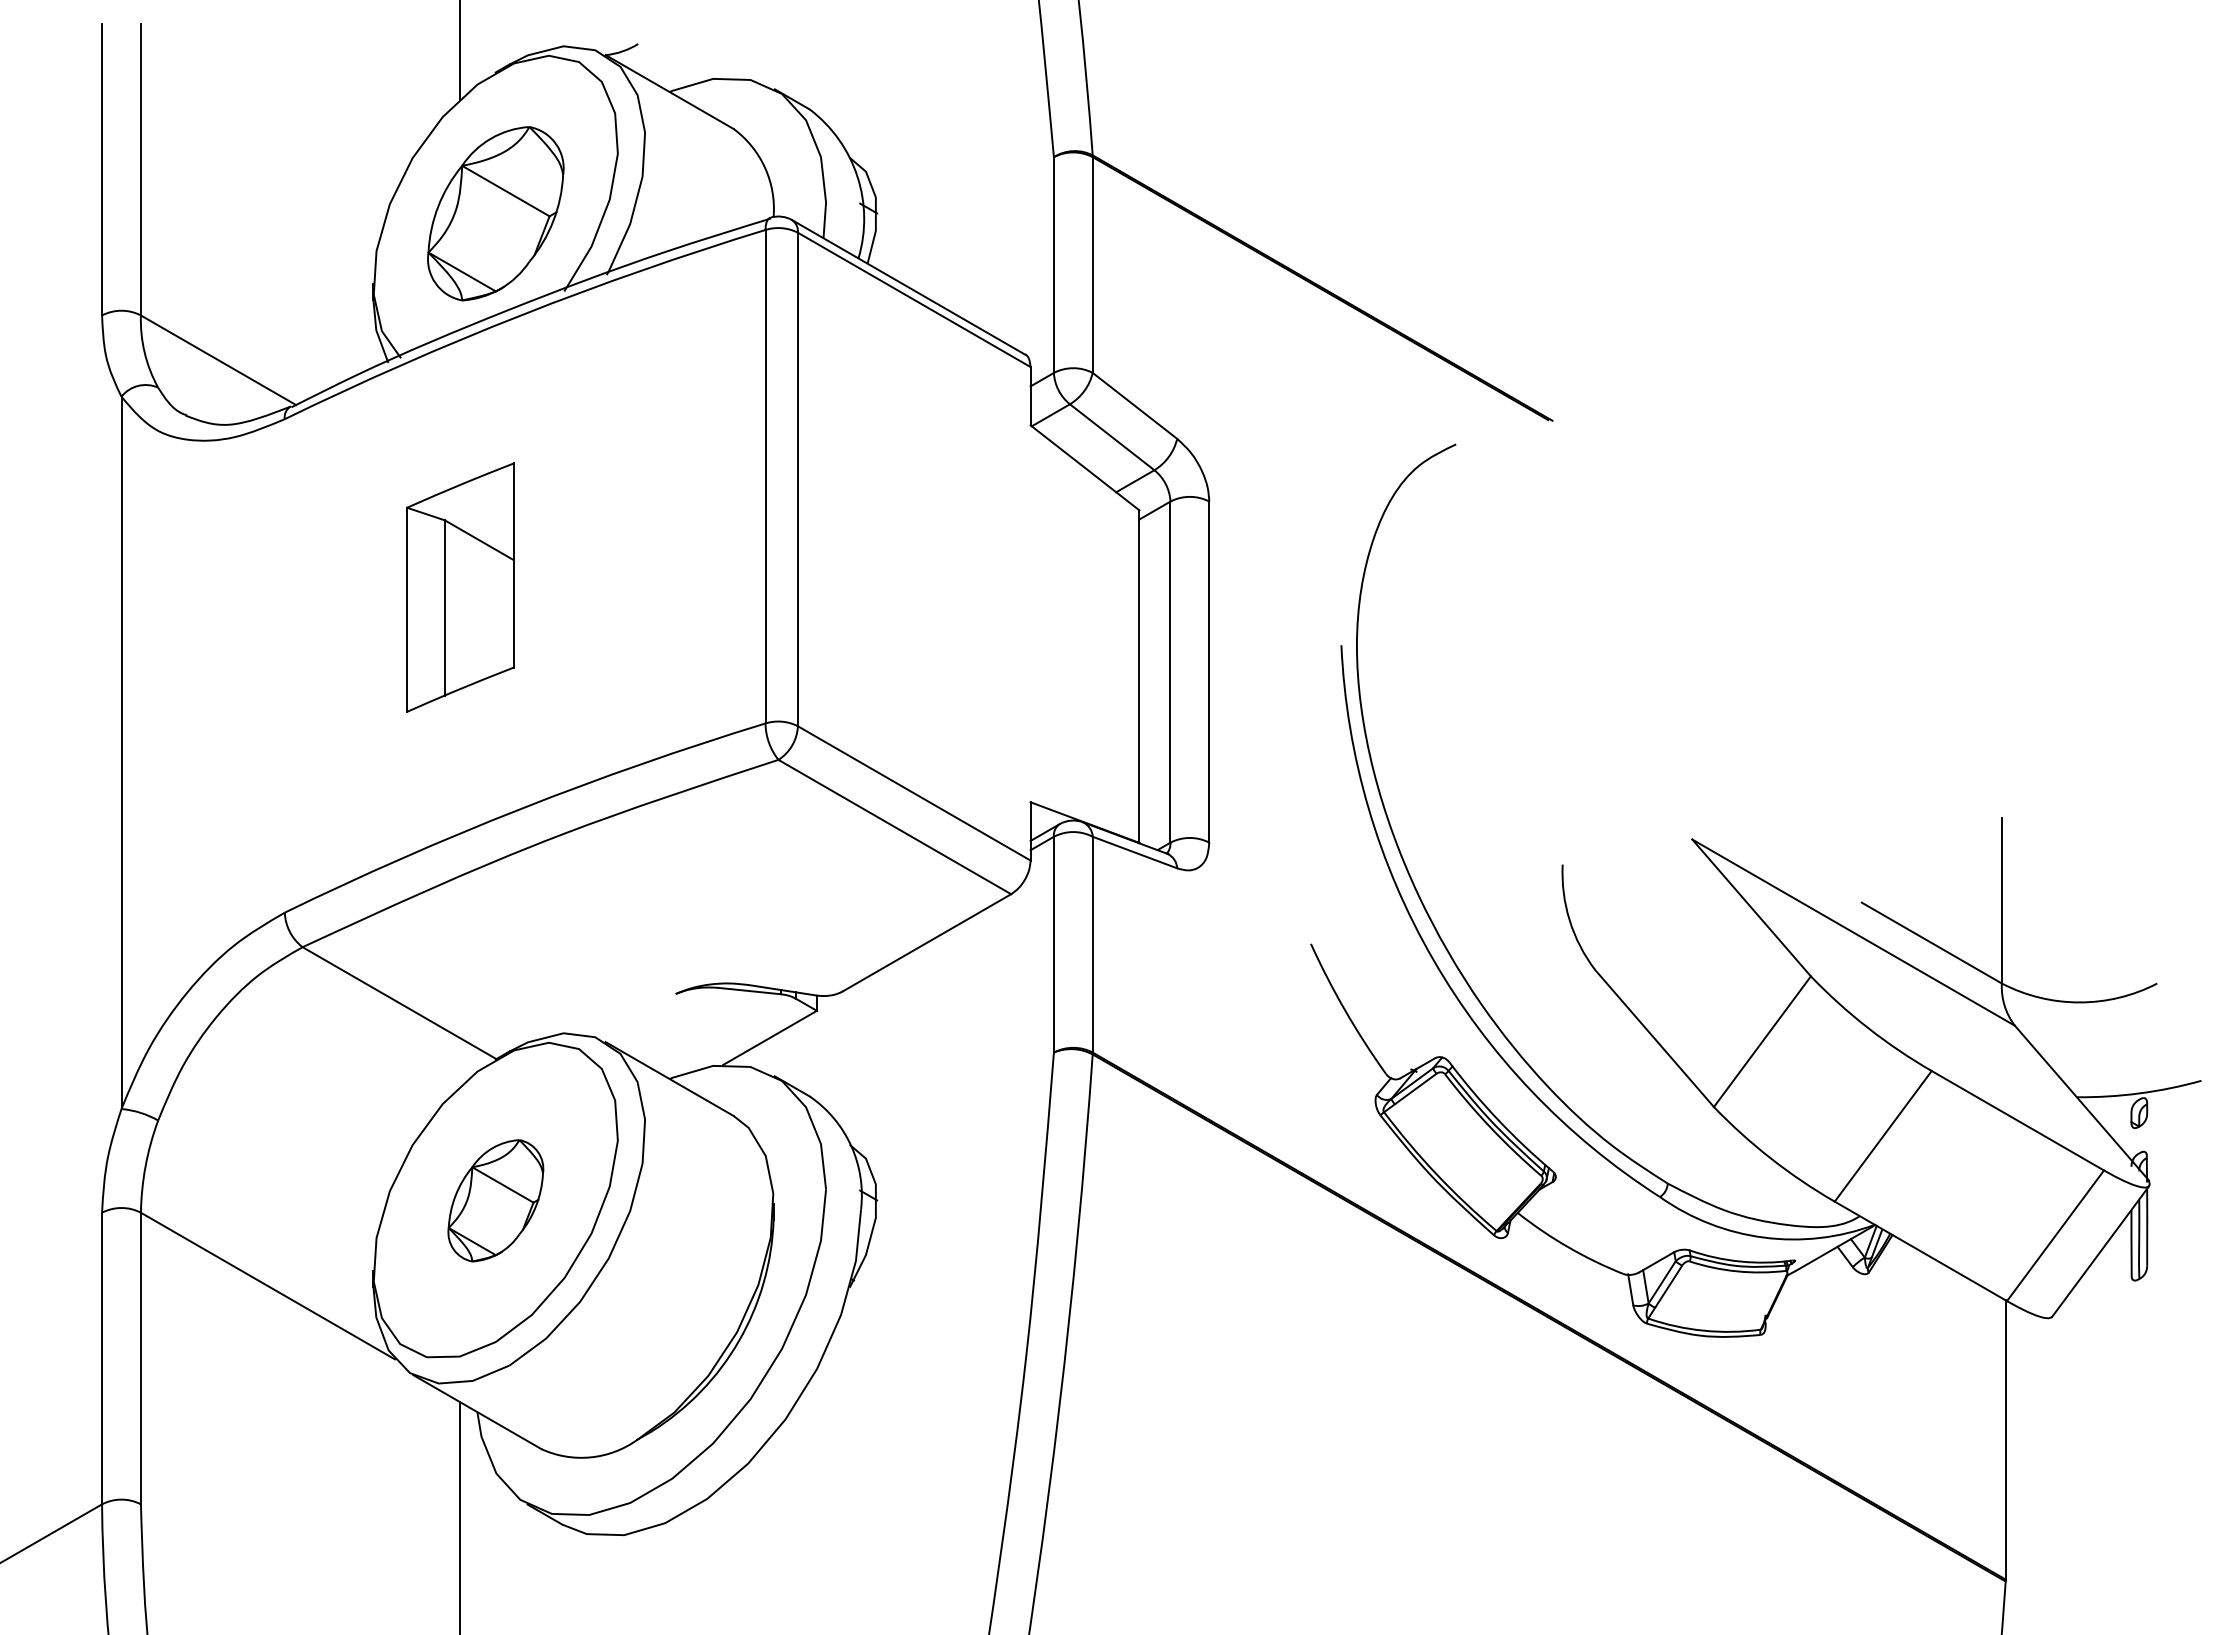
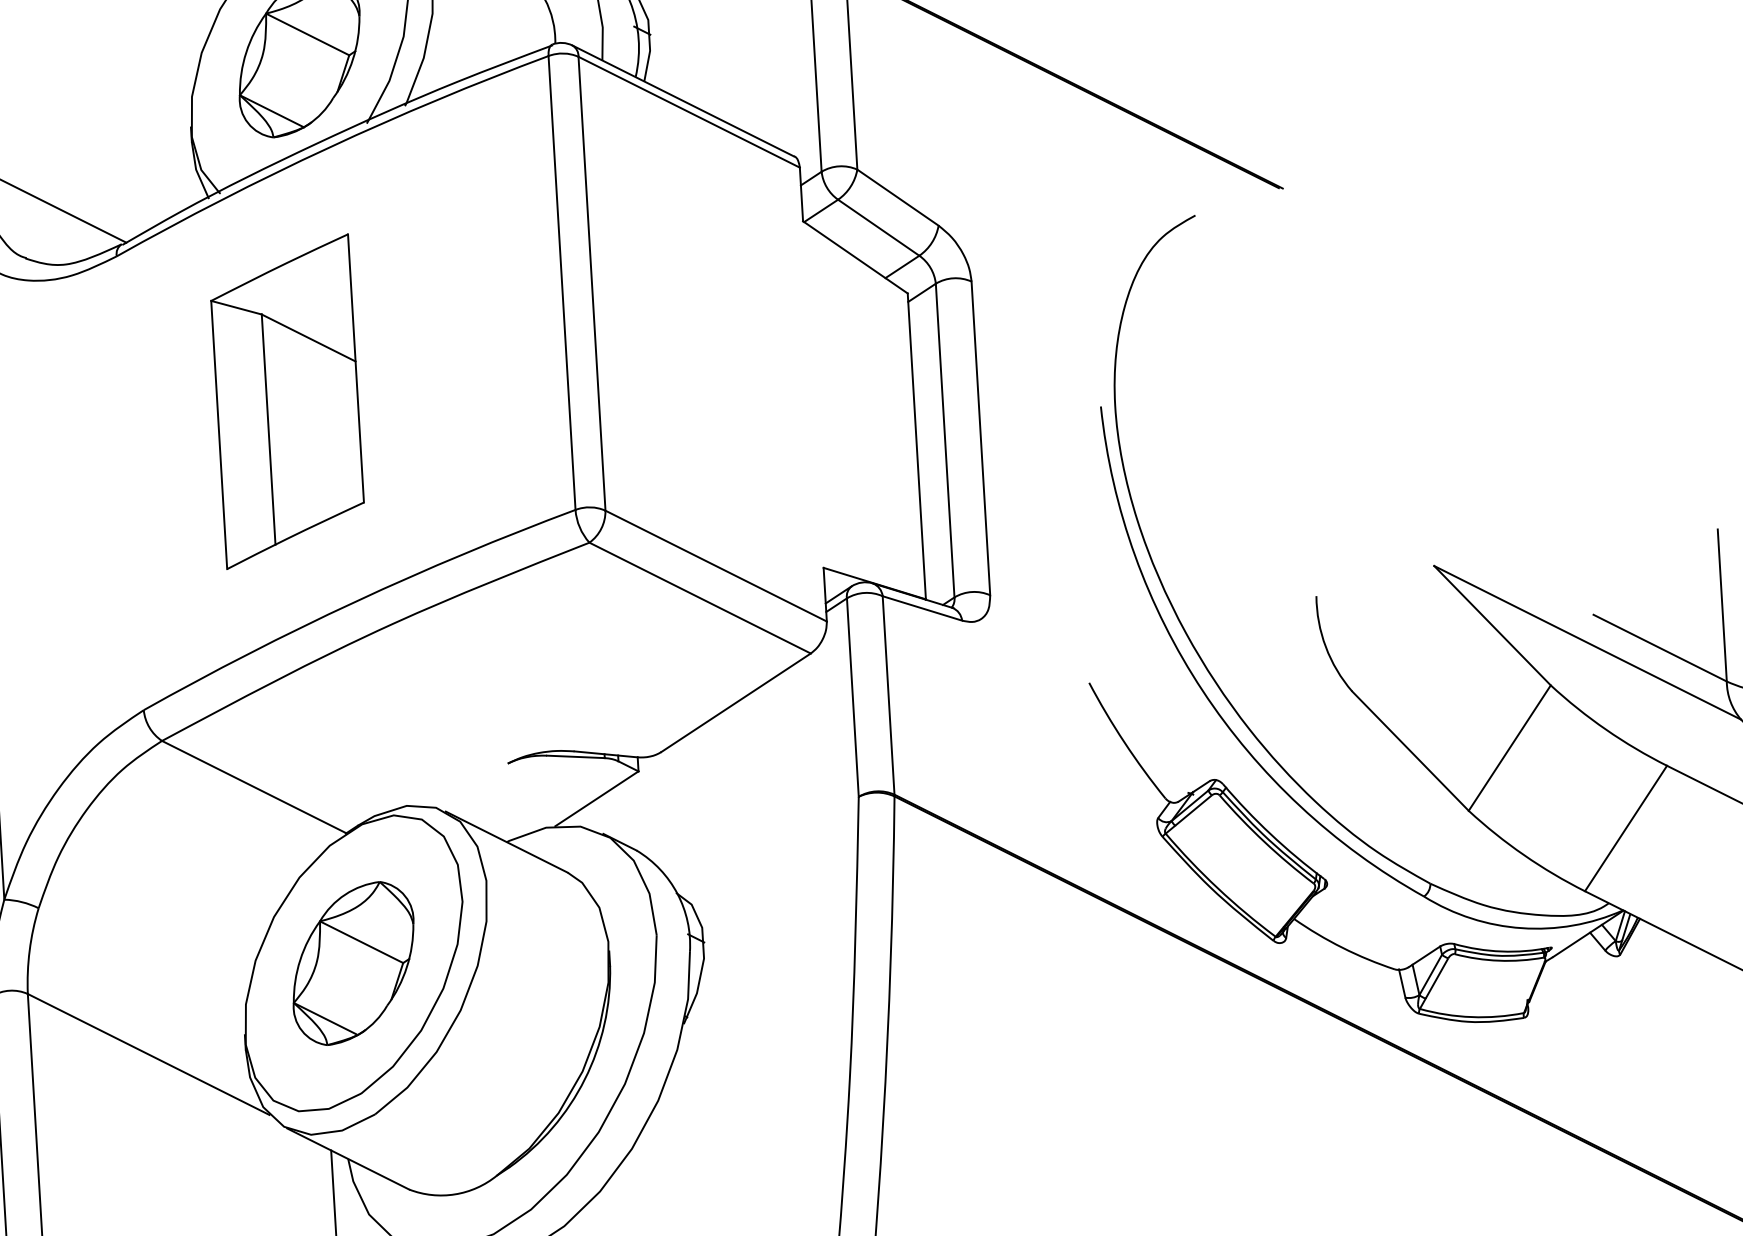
part: (460, 587) -> (287, 401), size x1.43
part: (495, 1200) -> (353, 963), size x1.43

